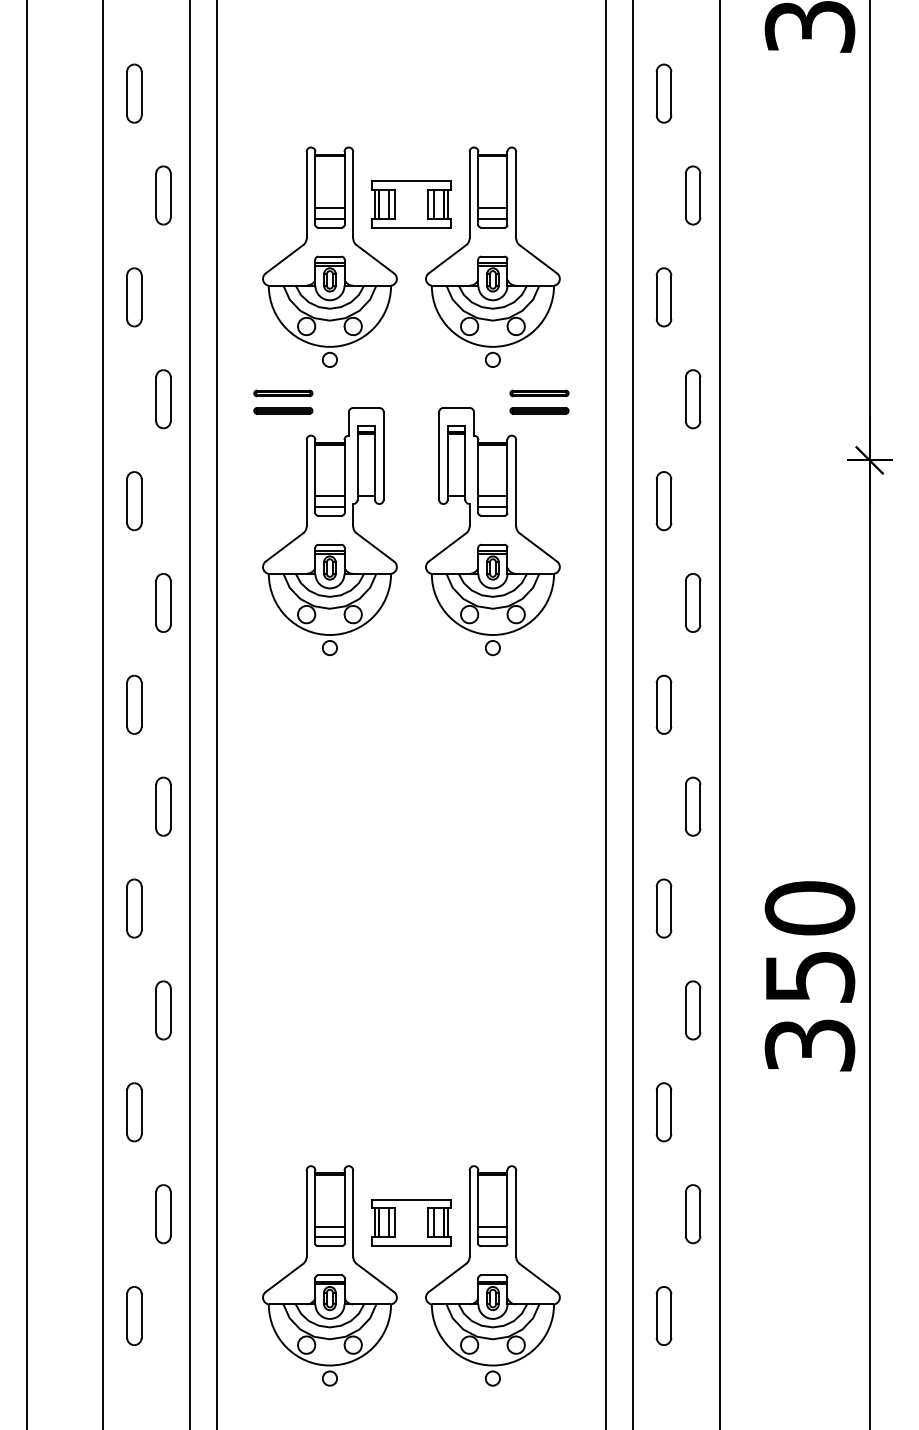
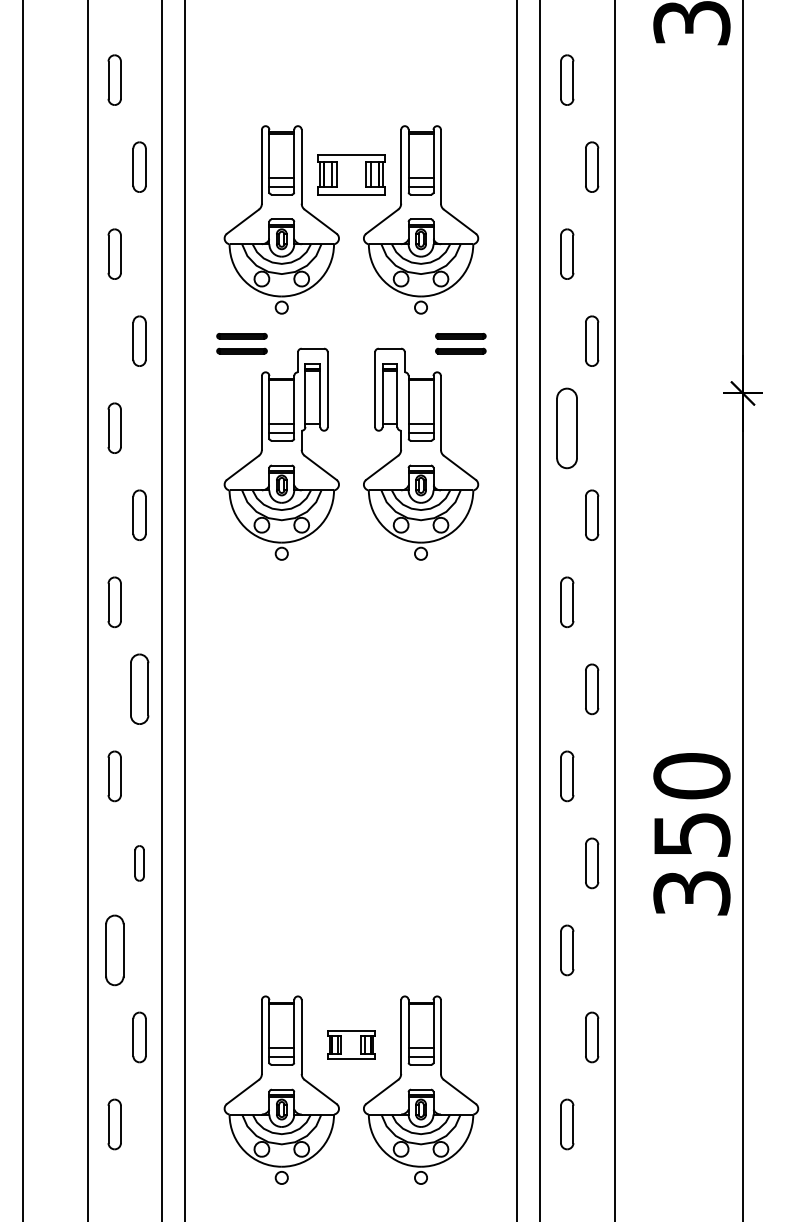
part: (664, 500) -> (567, 427), size x1.6
part: (163, 806) -> (139, 689), size x1.4
part: (163, 1010) -> (139, 863), size x0.7
part: (134, 1112) -> (114, 950), size x1.4
part: (411, 1222) -> (351, 1044), size x0.7

